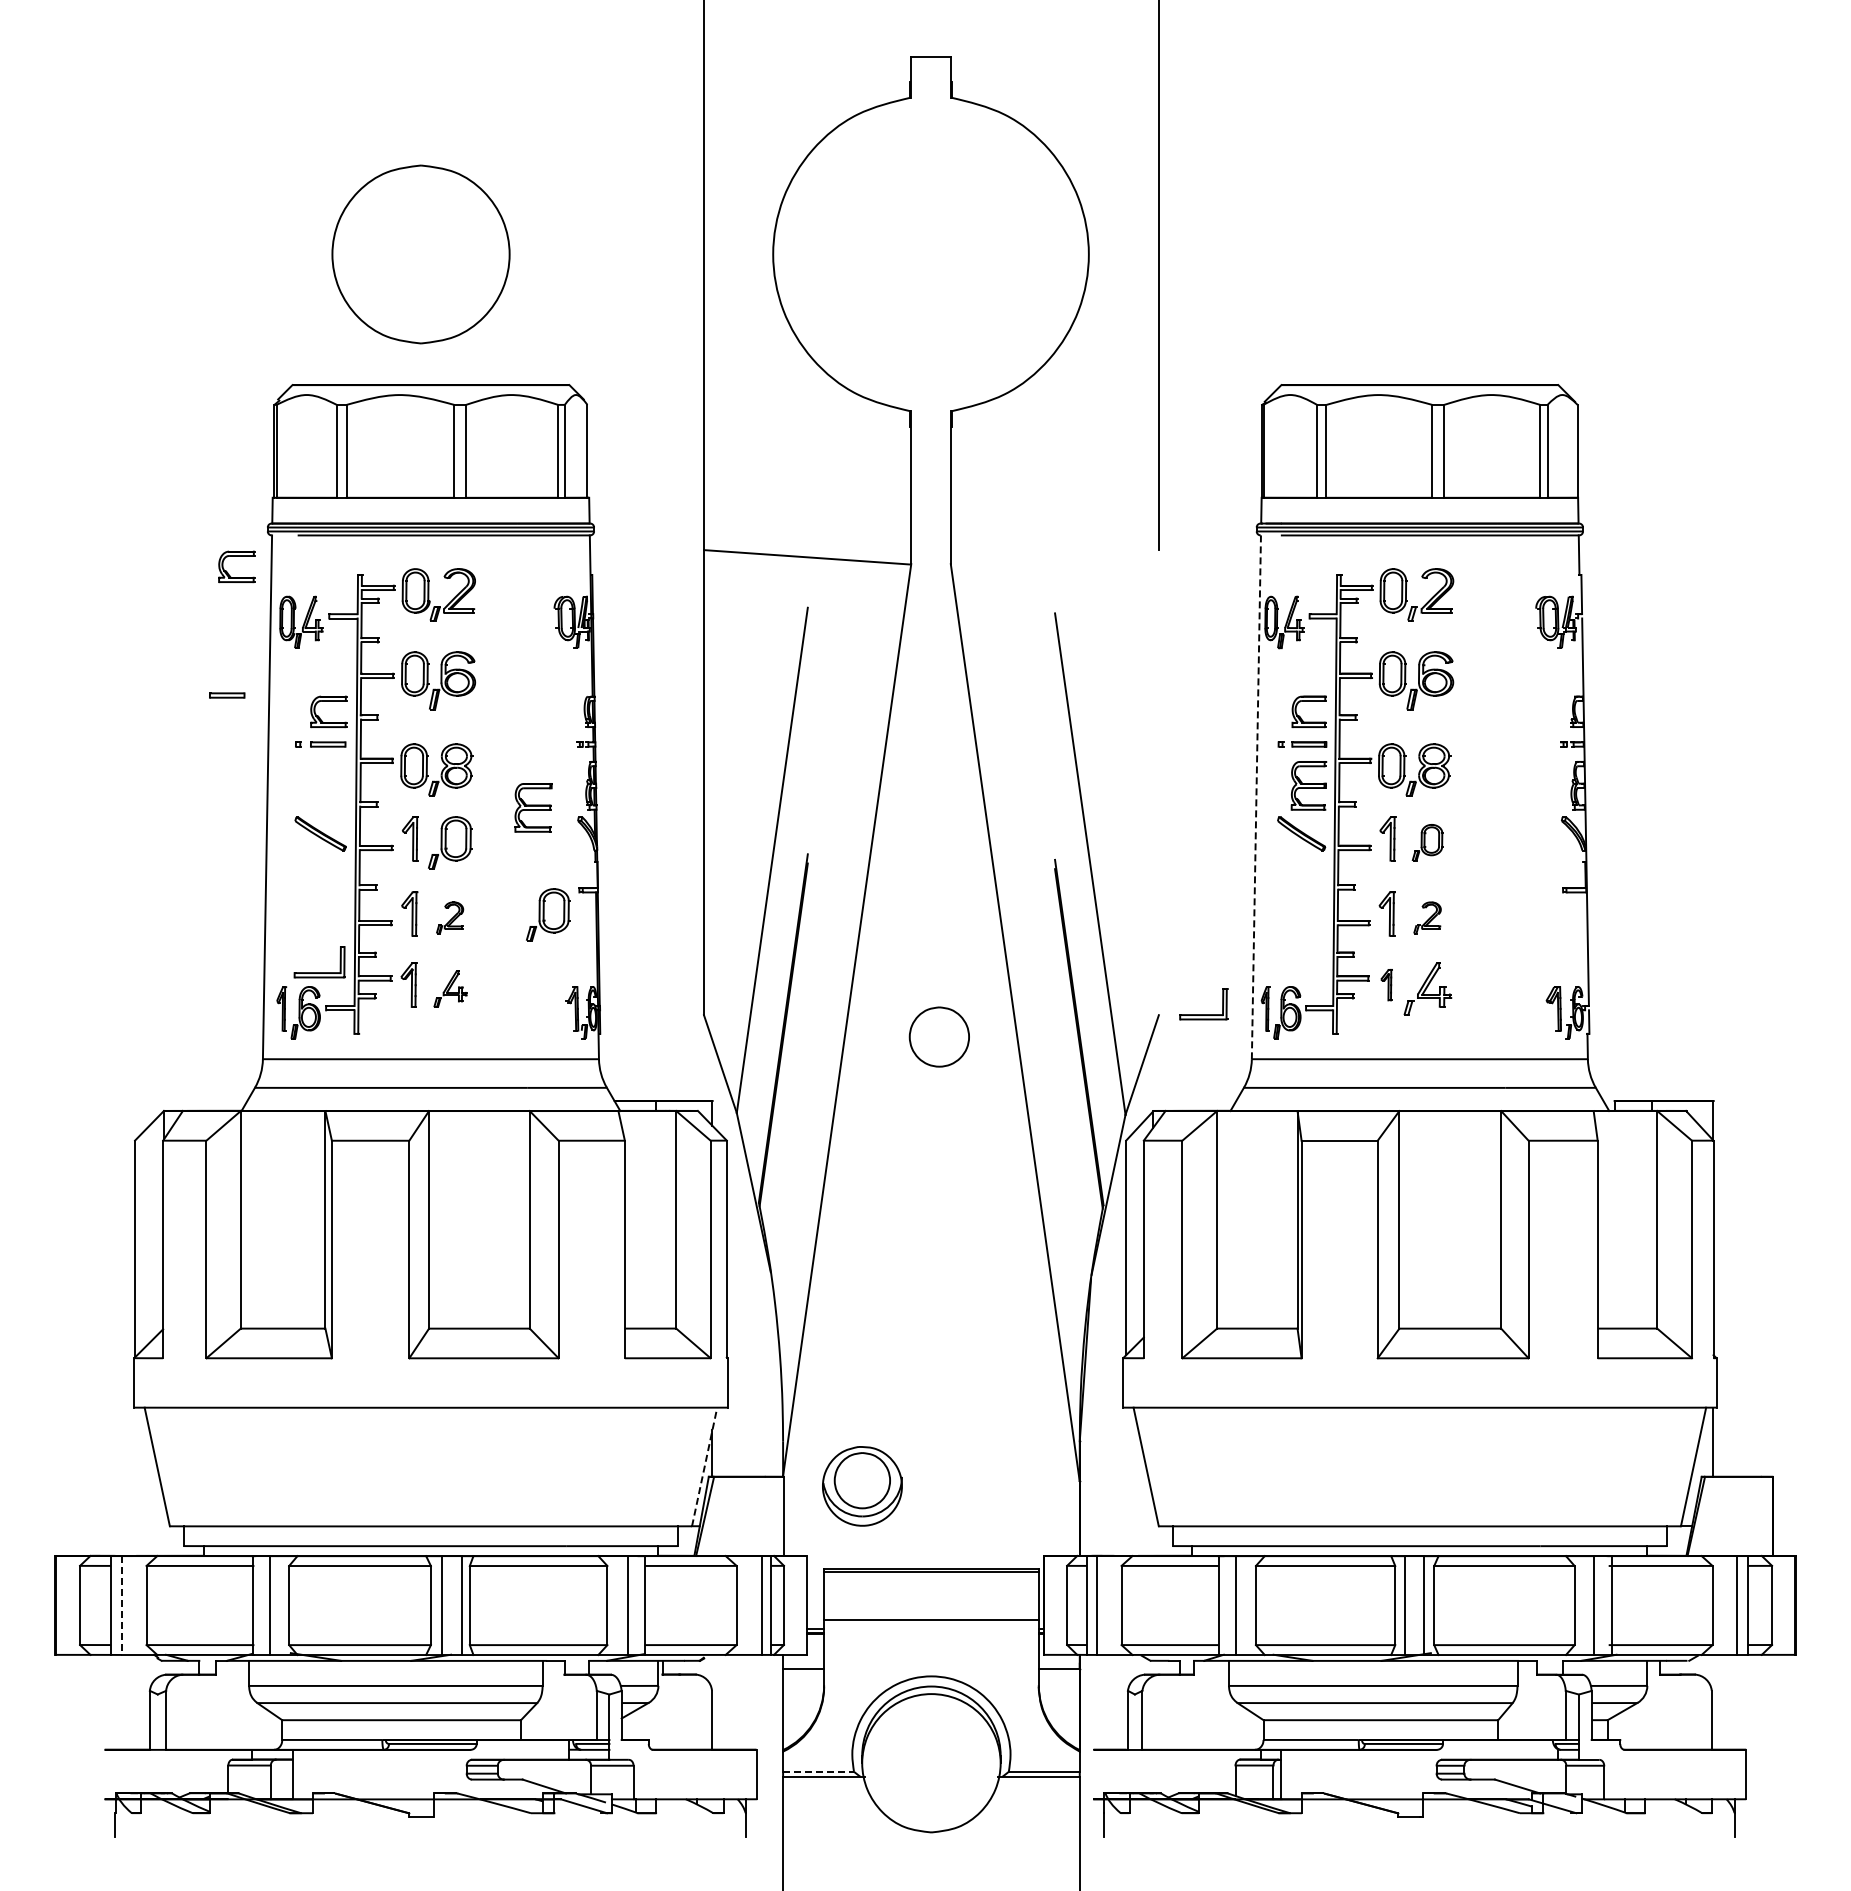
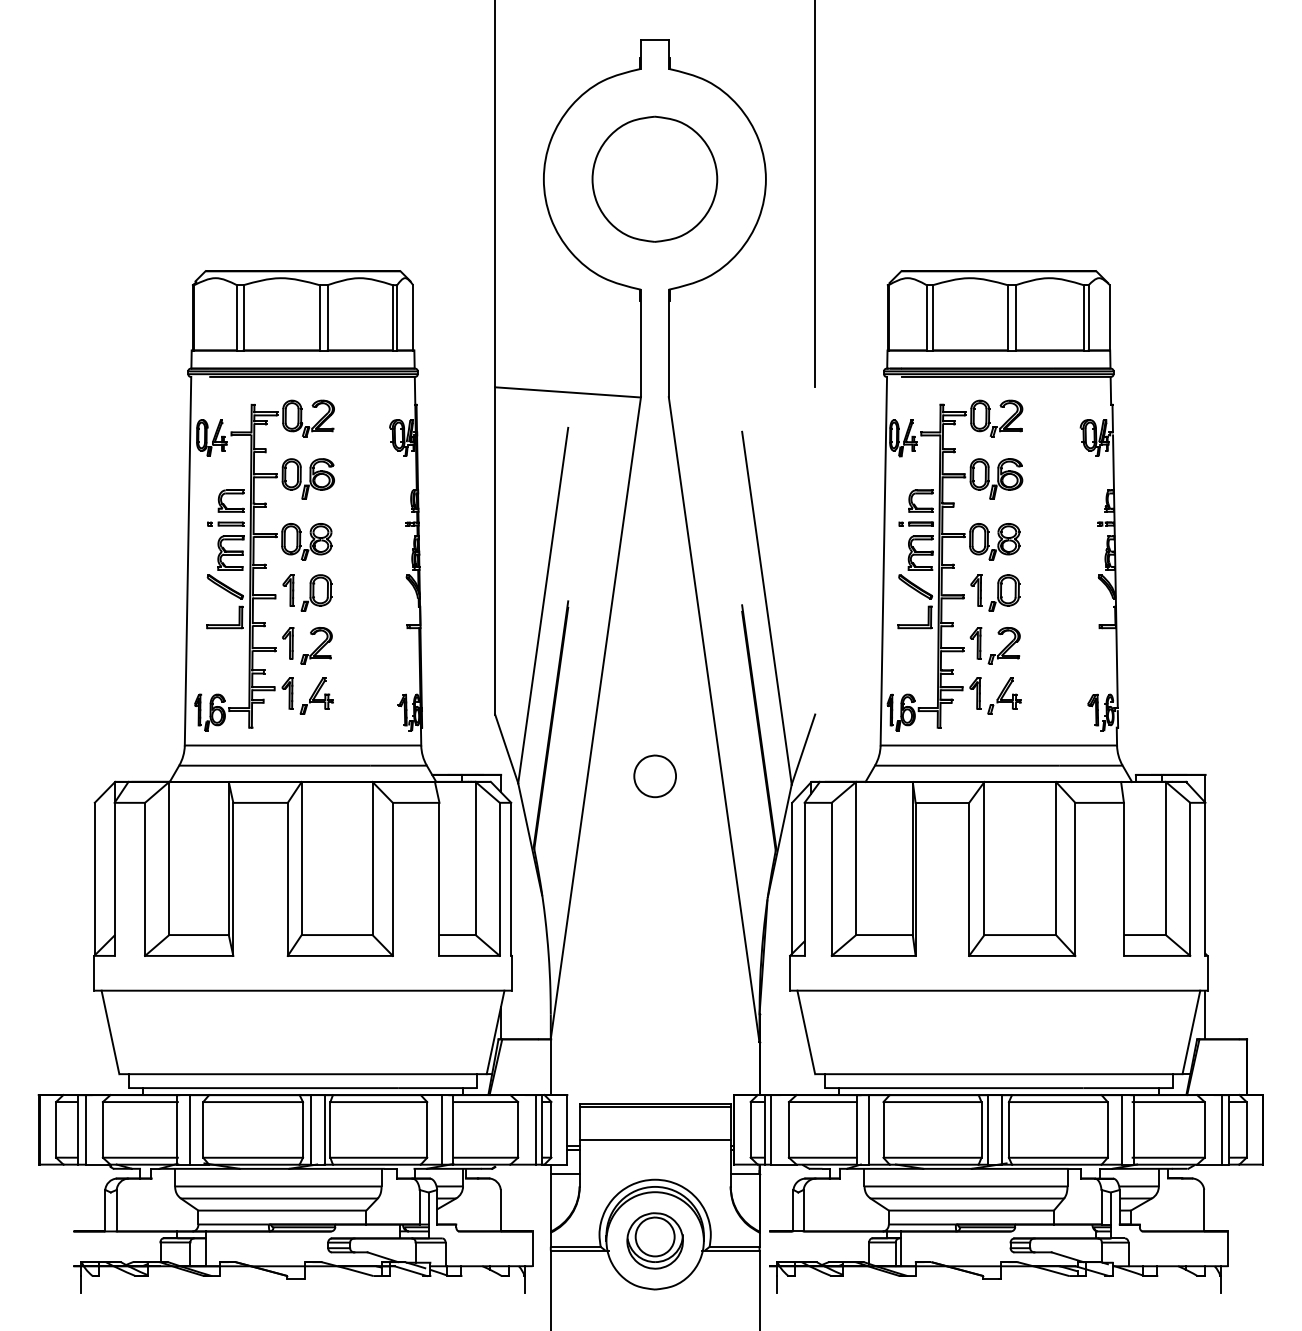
part: (420, 254) -> (654, 179), moved
part: (236, 556) -> (166, 391), removed
part: (227, 695) -> (159, 489), removed
line: (1256, 797) -> (883, 561), dashed -> solid
part: (533, 807) -> (230, 552), moved
part: (1427, 842) -> (1004, 593), size x1.43
part: (548, 914) -> (385, 643), removed
part: (449, 917) -> (316, 645), size x1.67
part: (1427, 917) -> (1004, 645), size x1.67
part: (319, 972) -> (224, 624), moved
part: (1386, 984) -> (975, 692), size x1.43
part: (450, 988) -> (316, 695), size x1.43
part: (1203, 1014) -> (914, 624), moved
part: (938, 1036) -> (654, 775), moved
line: (704, 1466) -> (495, 1032), dashed -> solid
part: (862, 1486) -> (655, 1241), moved
line: (121, 1606) -> (85, 1130), dashed -> solid
line: (819, 1771) -> (576, 1246), dashed -> solid

